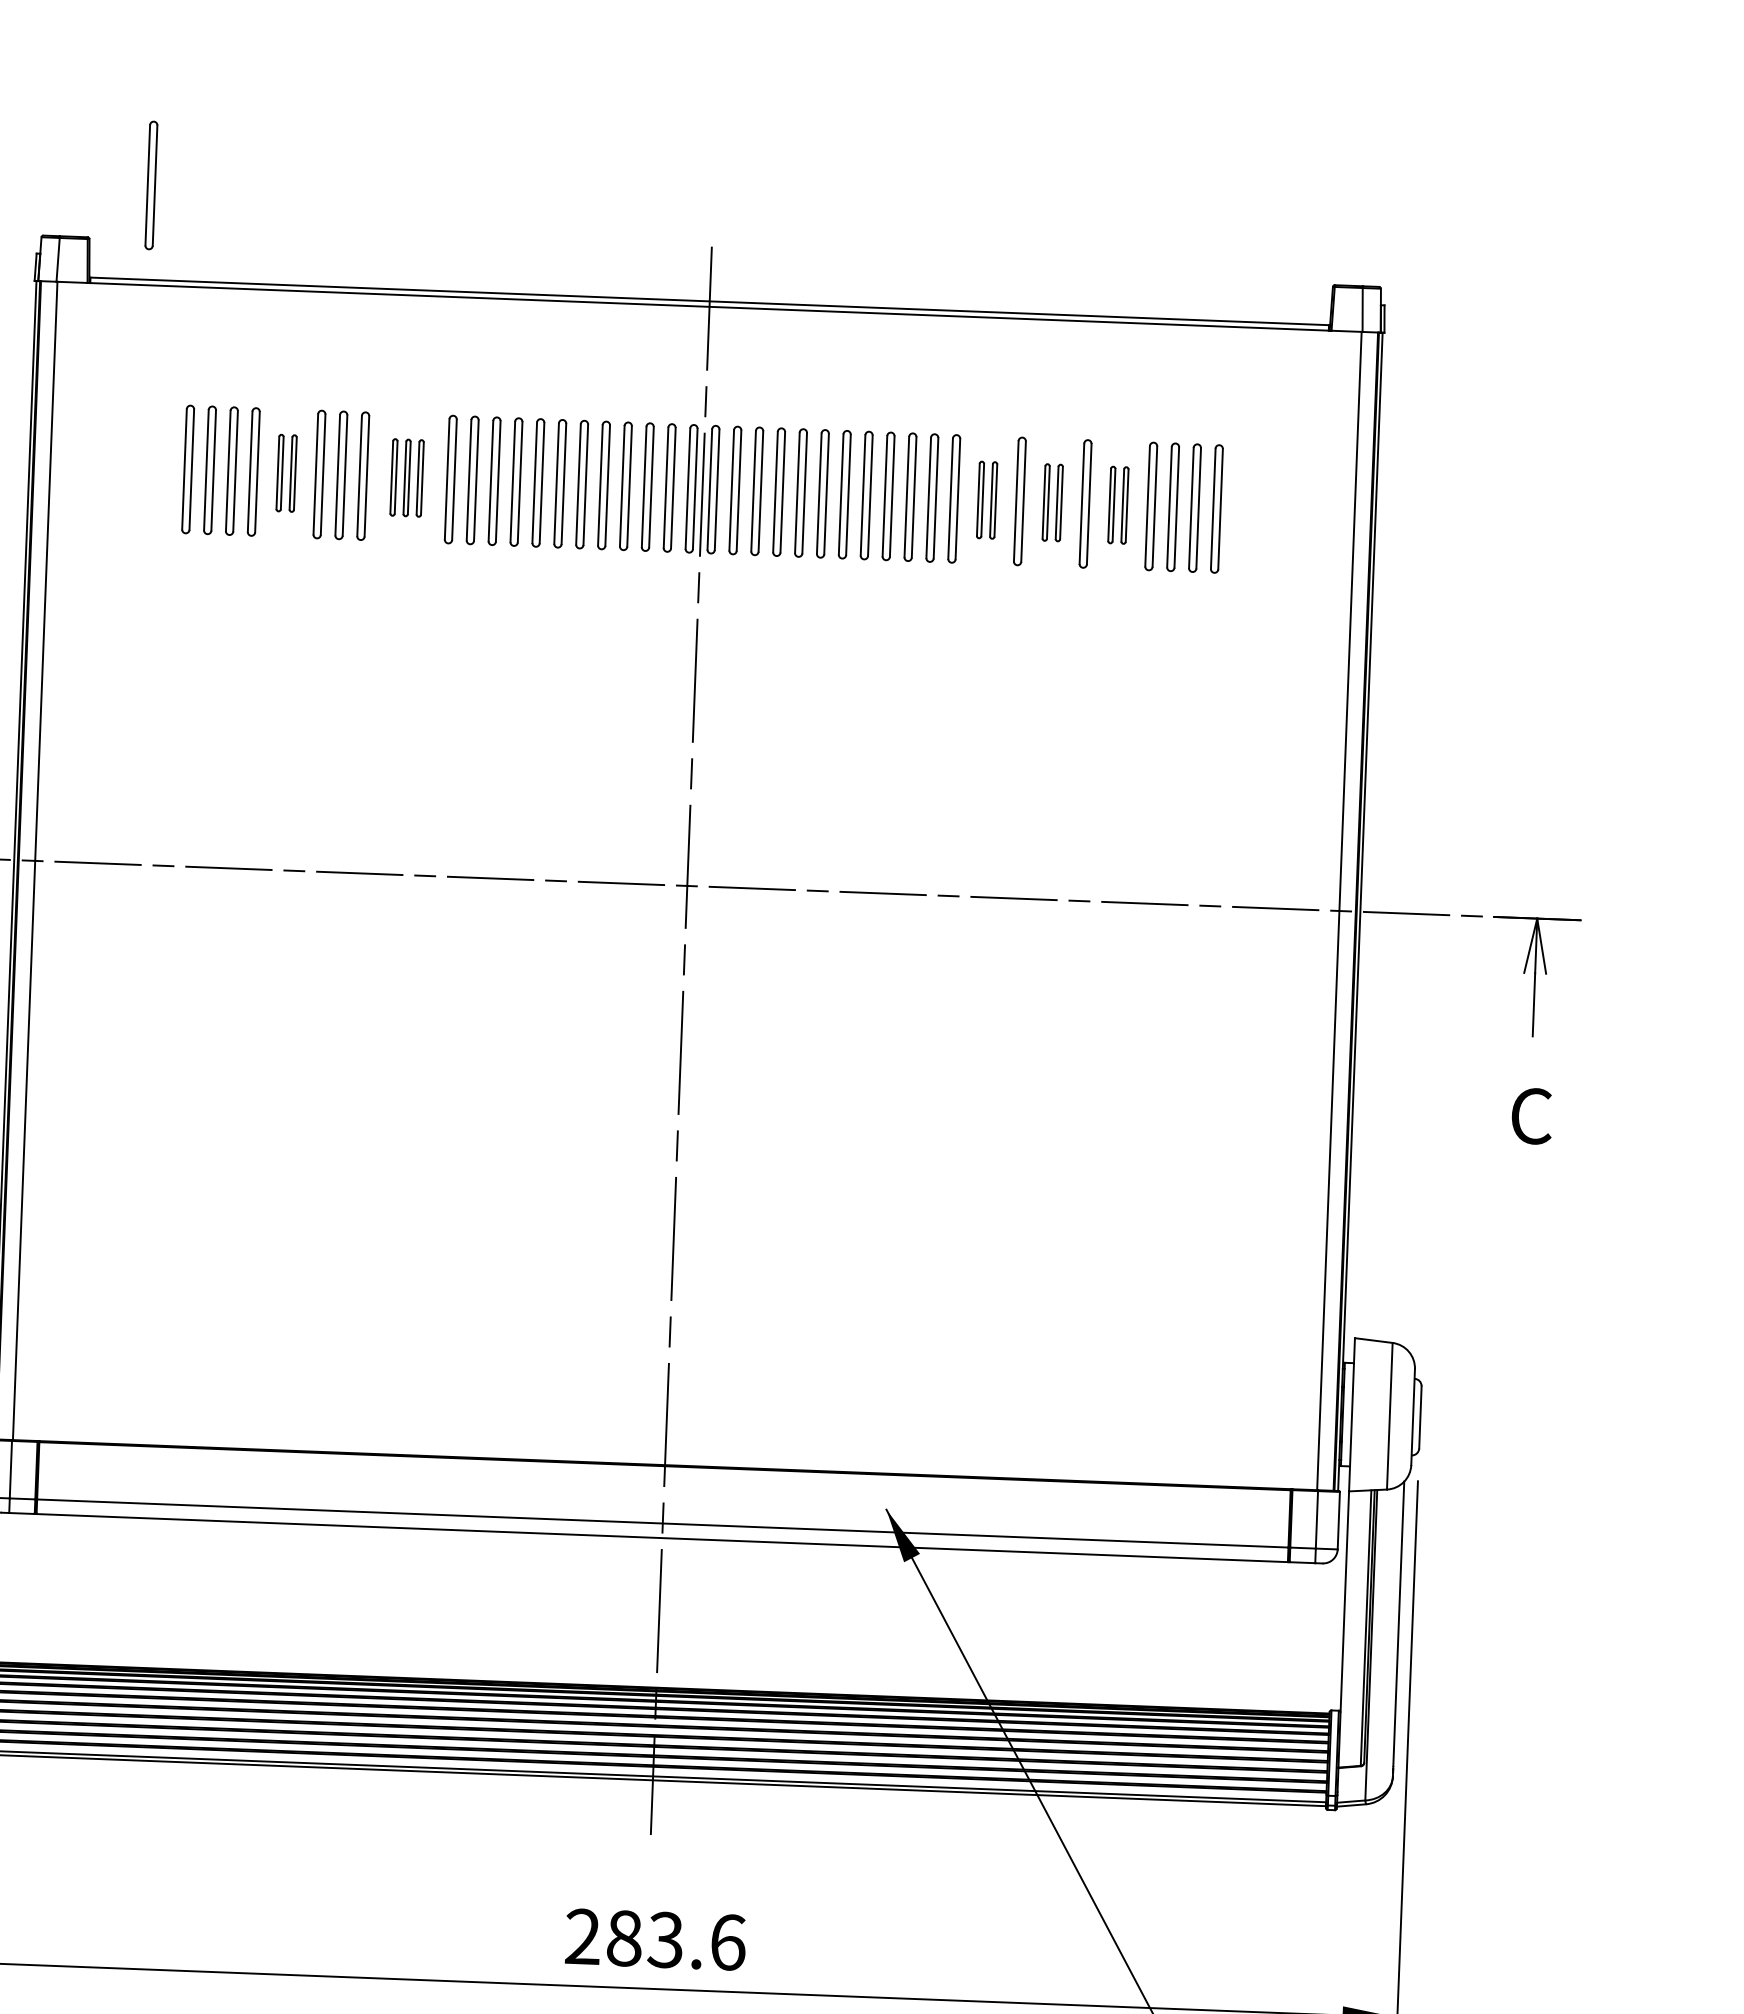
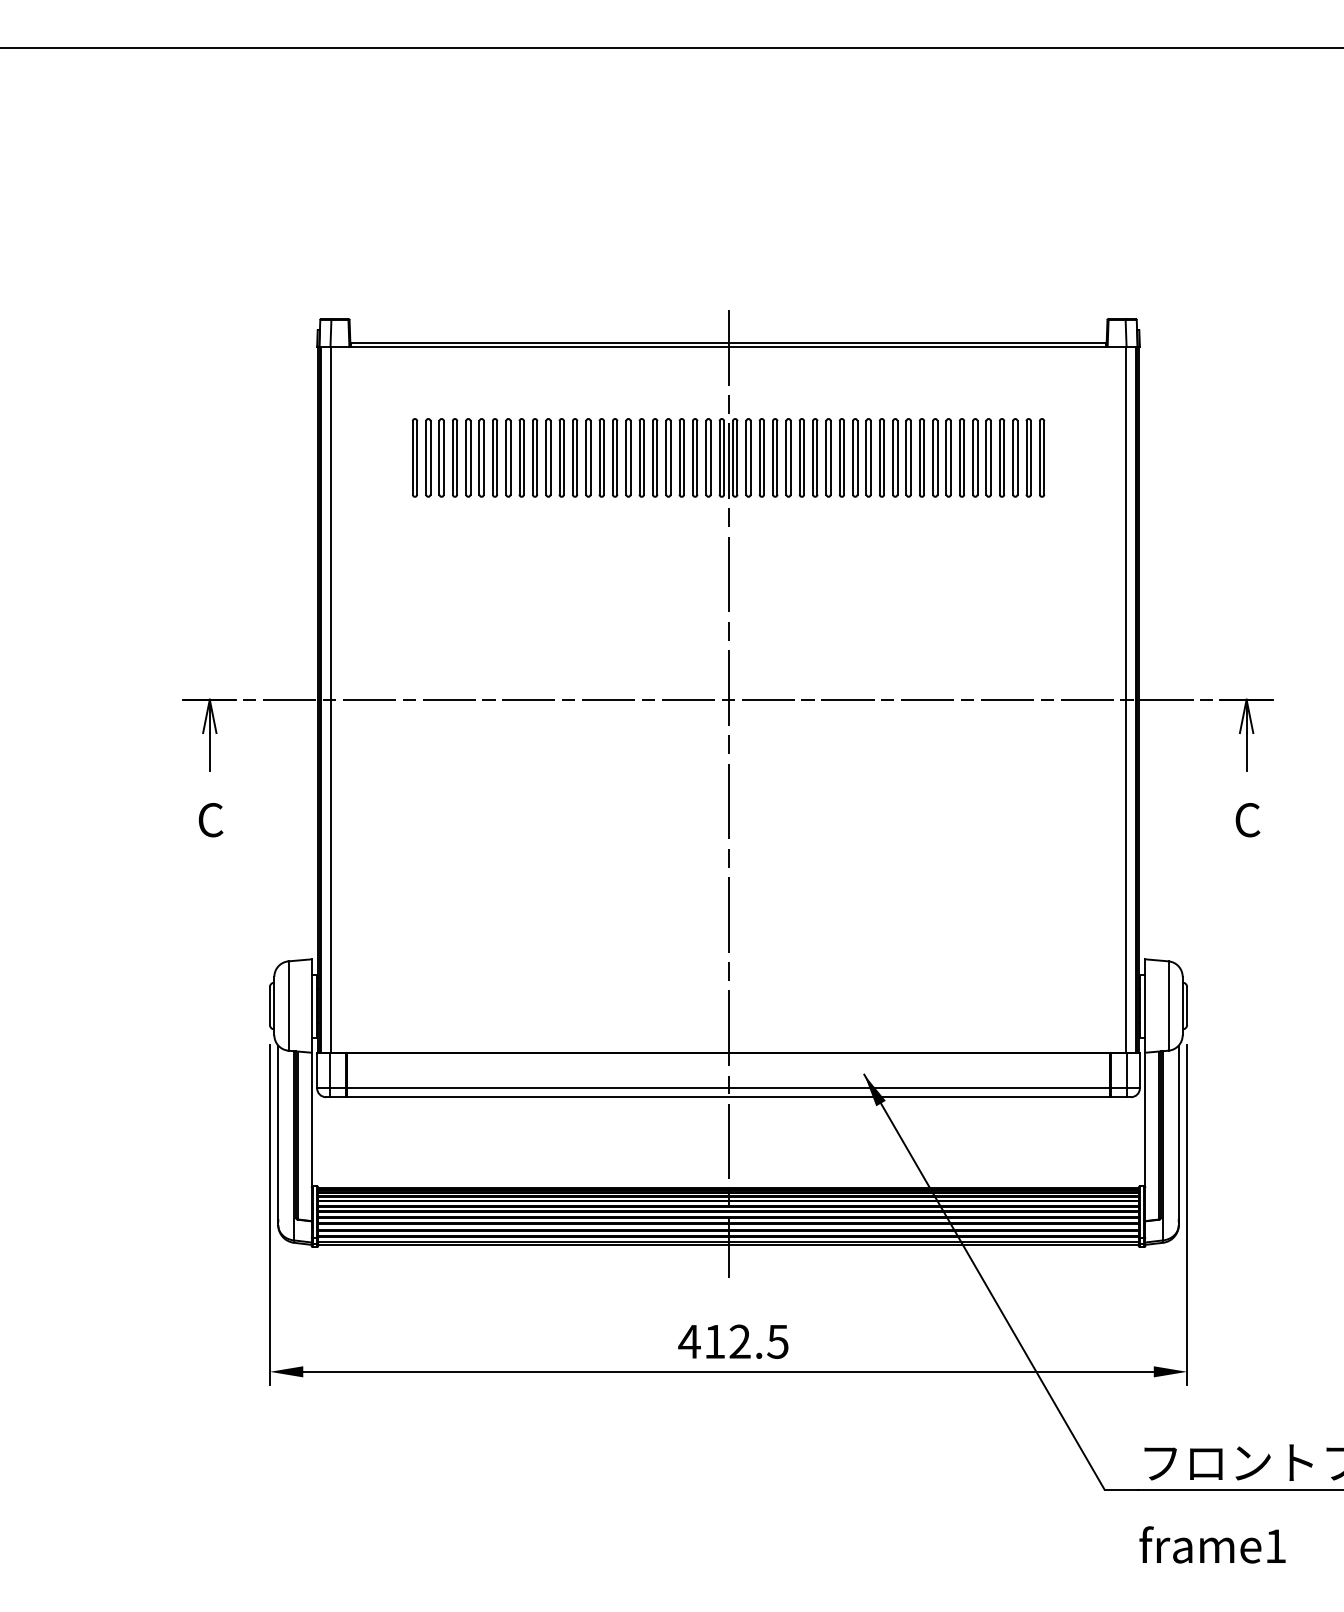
part: (150, 184) -> (385, 285), removed
part: (285, 472) -> (474, 457), size x1.67
part: (407, 477) -> (548, 457), size x1.67
part: (986, 499) -> (901, 457), size x1.67
part: (1051, 502) -> (941, 457), size x1.67
part: (1117, 504) -> (981, 457), size x1.67
text: (655, 1939) -> (733, 1341), 283.6 -> 412.5

